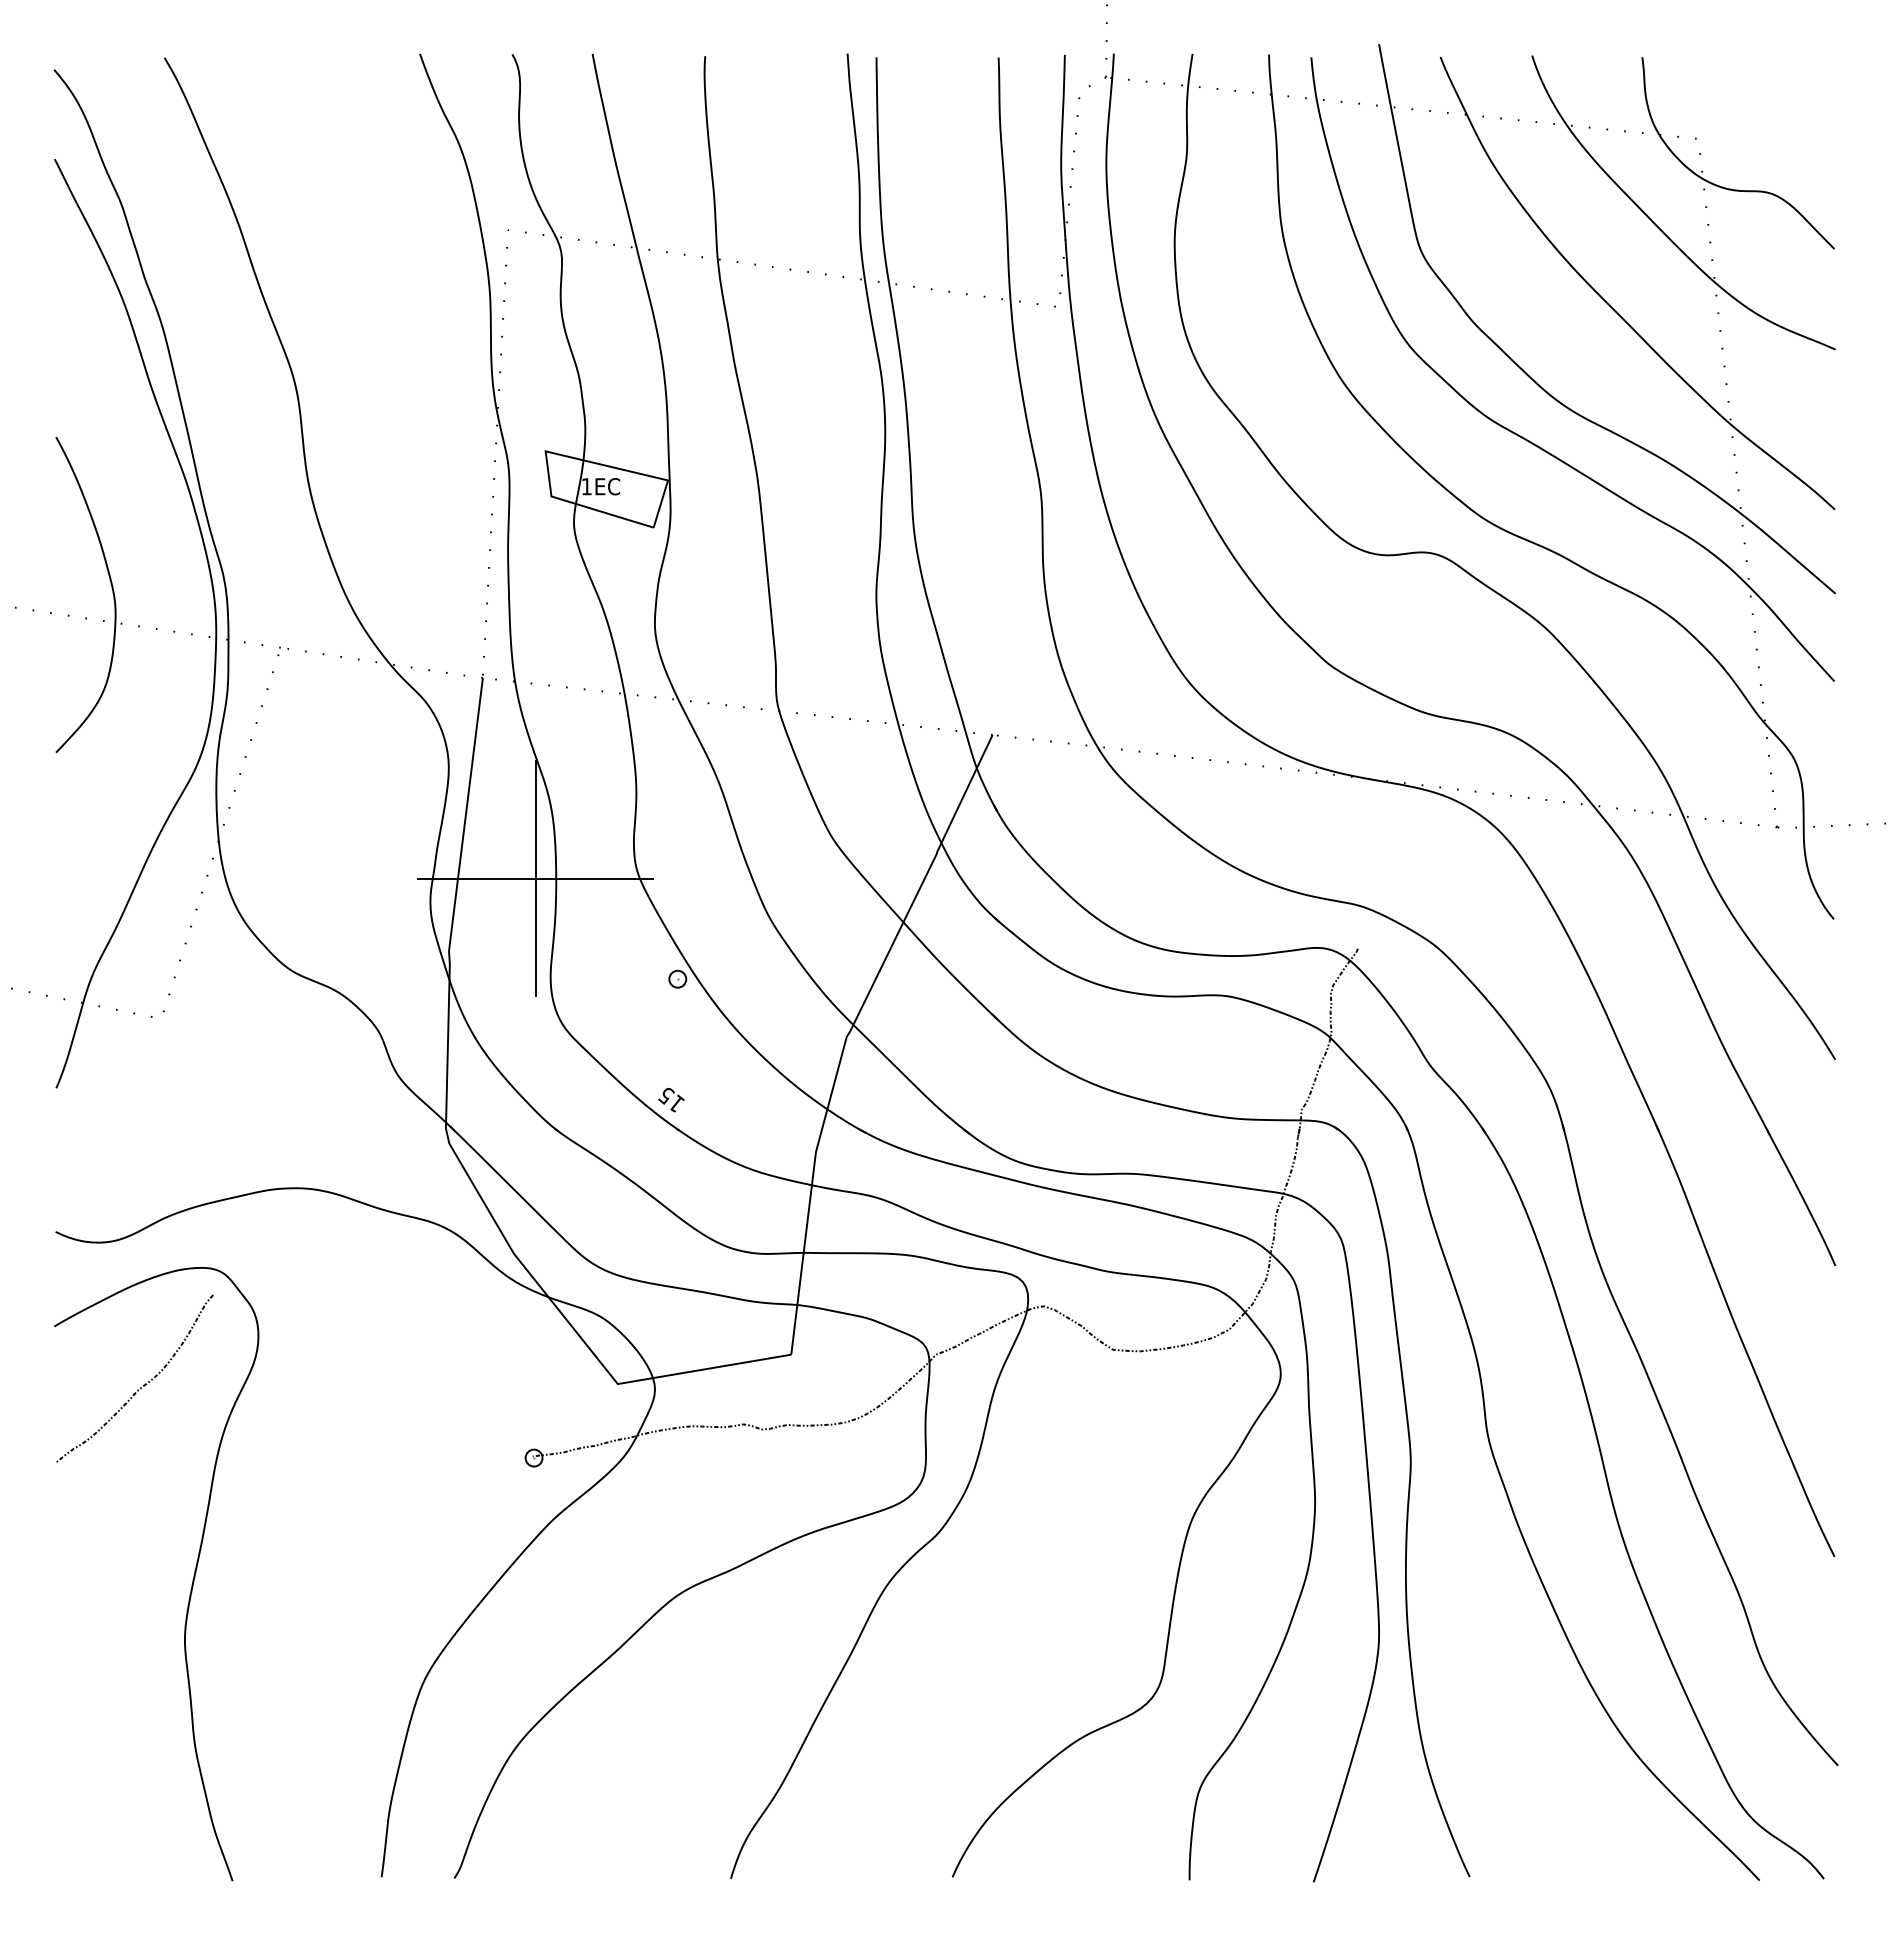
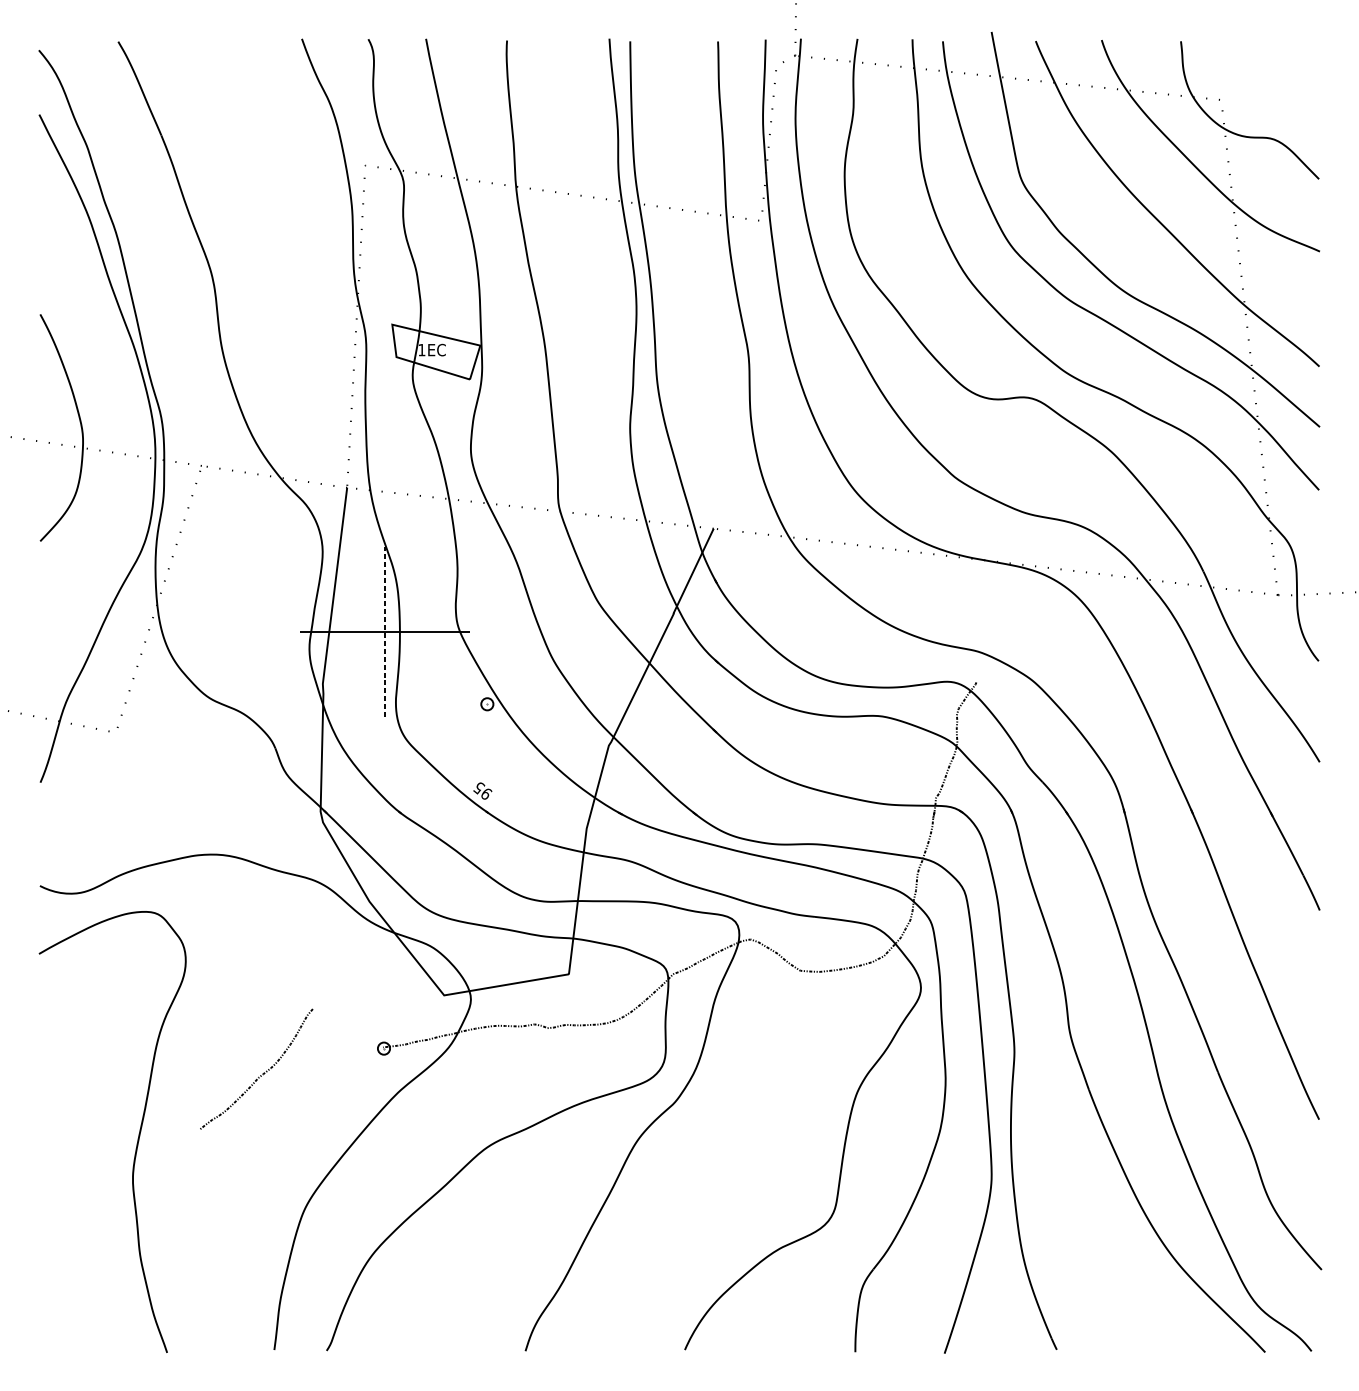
line: (535, 878) -> (385, 631), solid -> dashed
text: (676, 1103) -> (486, 793), 15 -> 95
curve: (140, 1387) -> (260, 1075), moved

